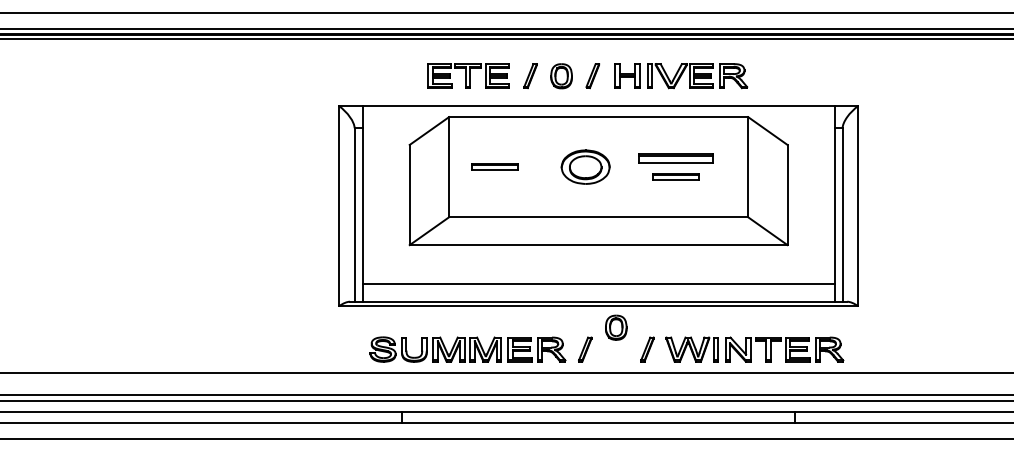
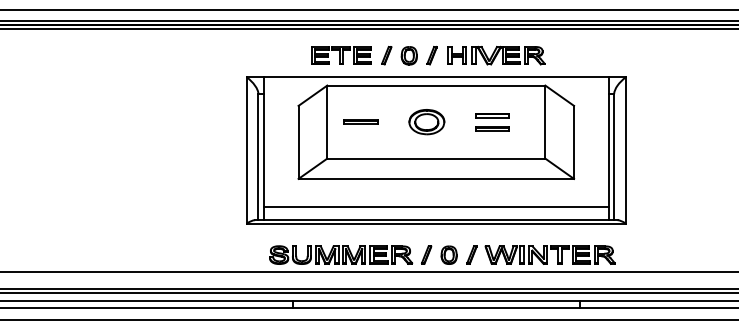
part: (675, 157) -> (492, 115), size x0.62
part: (616, 327) -> (449, 255), moved

